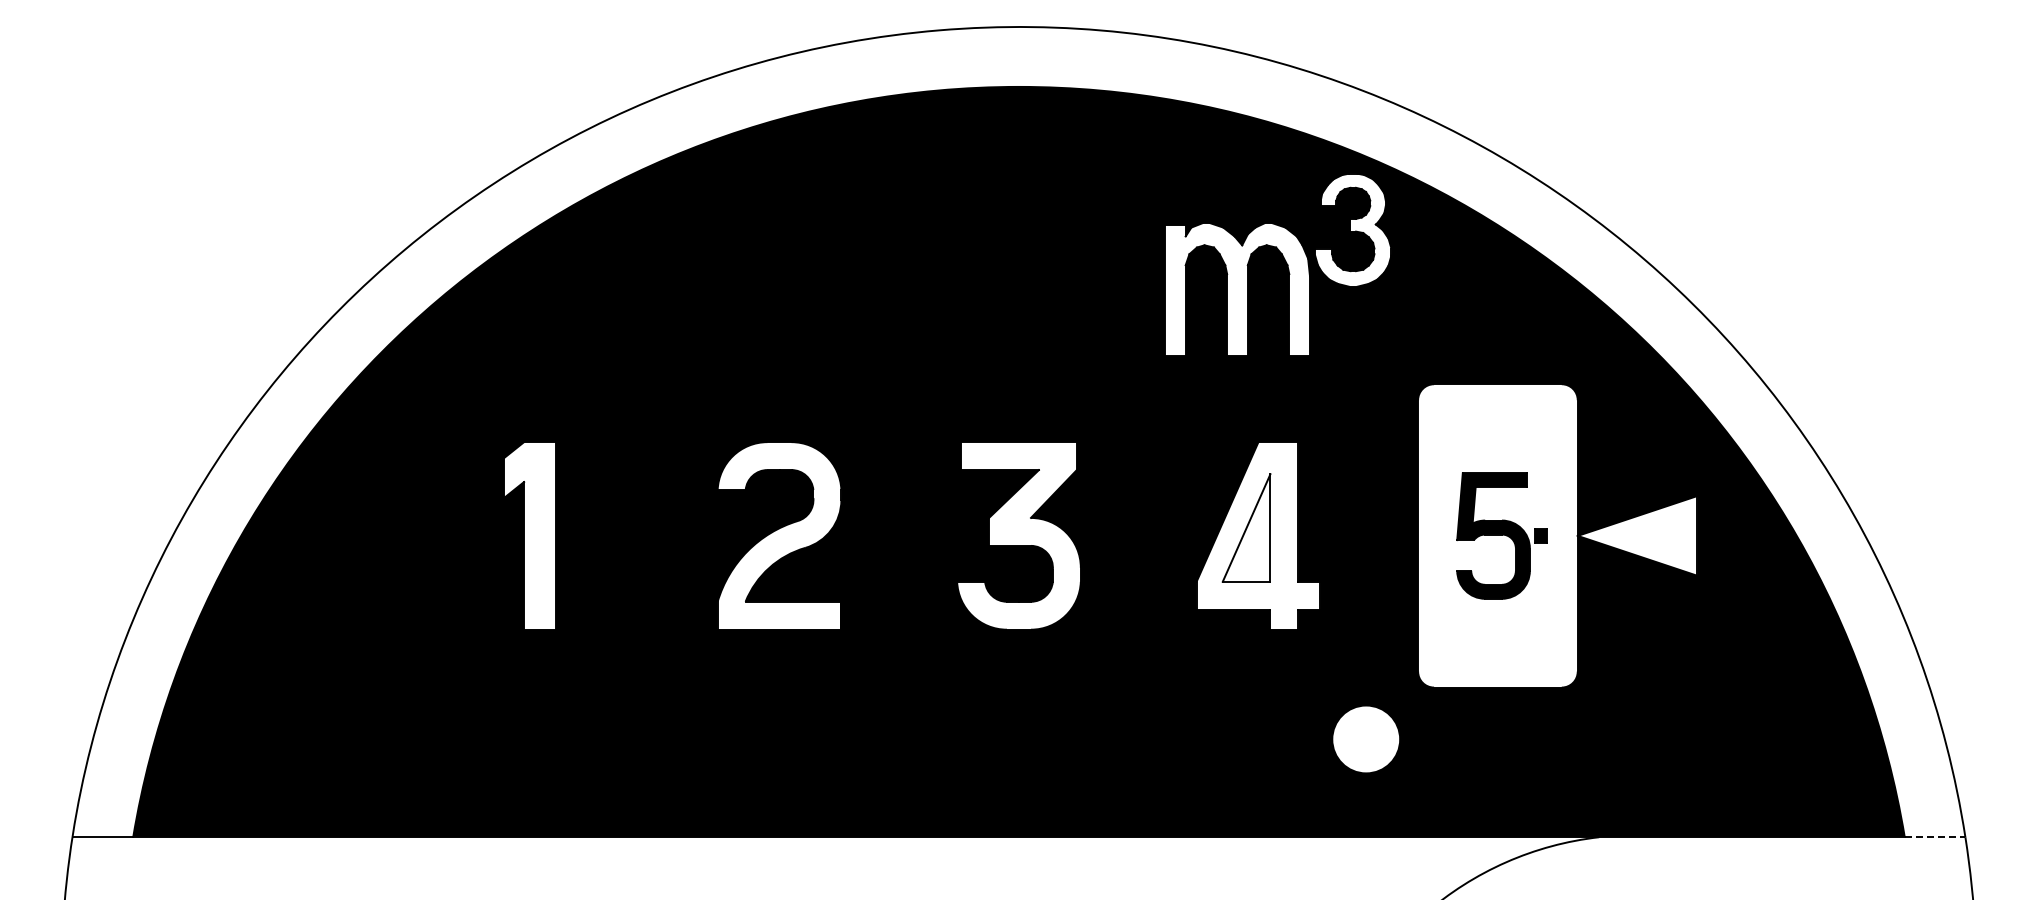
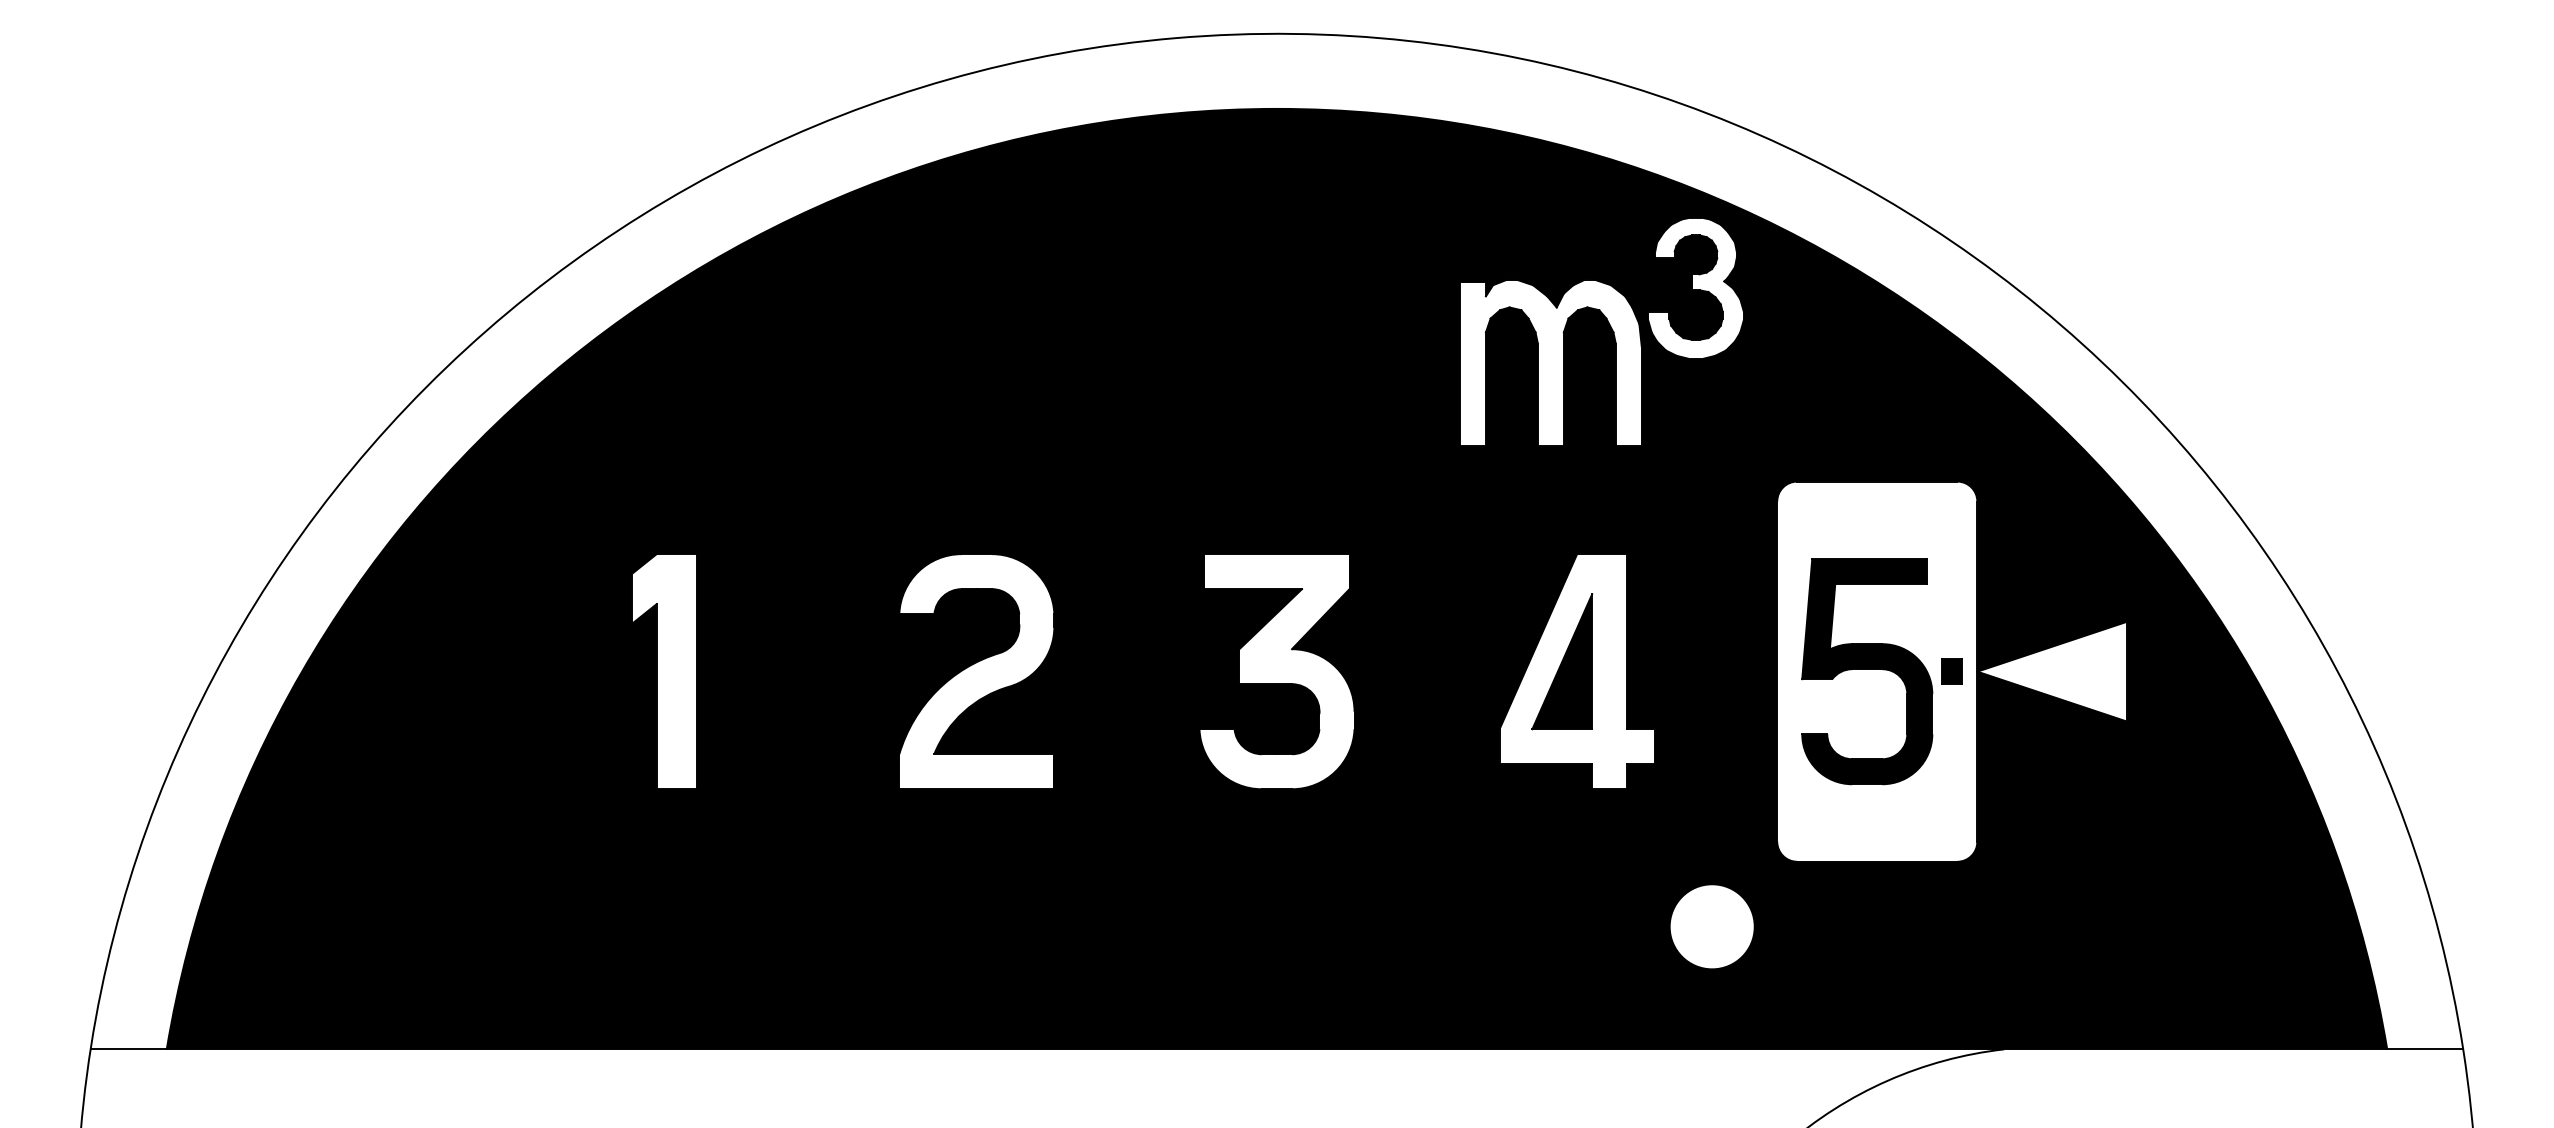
fill: (1246, 527) -> (1562, 661), added
part: (1501, 535) -> (1881, 671), size x1.43
line: (1935, 837) -> (2425, 1049), dashed -> solid

